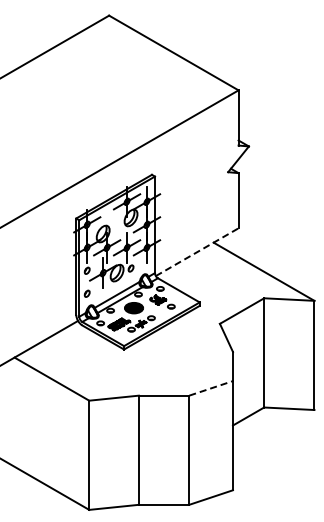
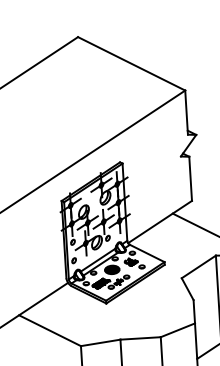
line: (197, 252) -> (160, 222), dashed -> solid
line: (211, 388) -> (178, 330), dashed -> solid

